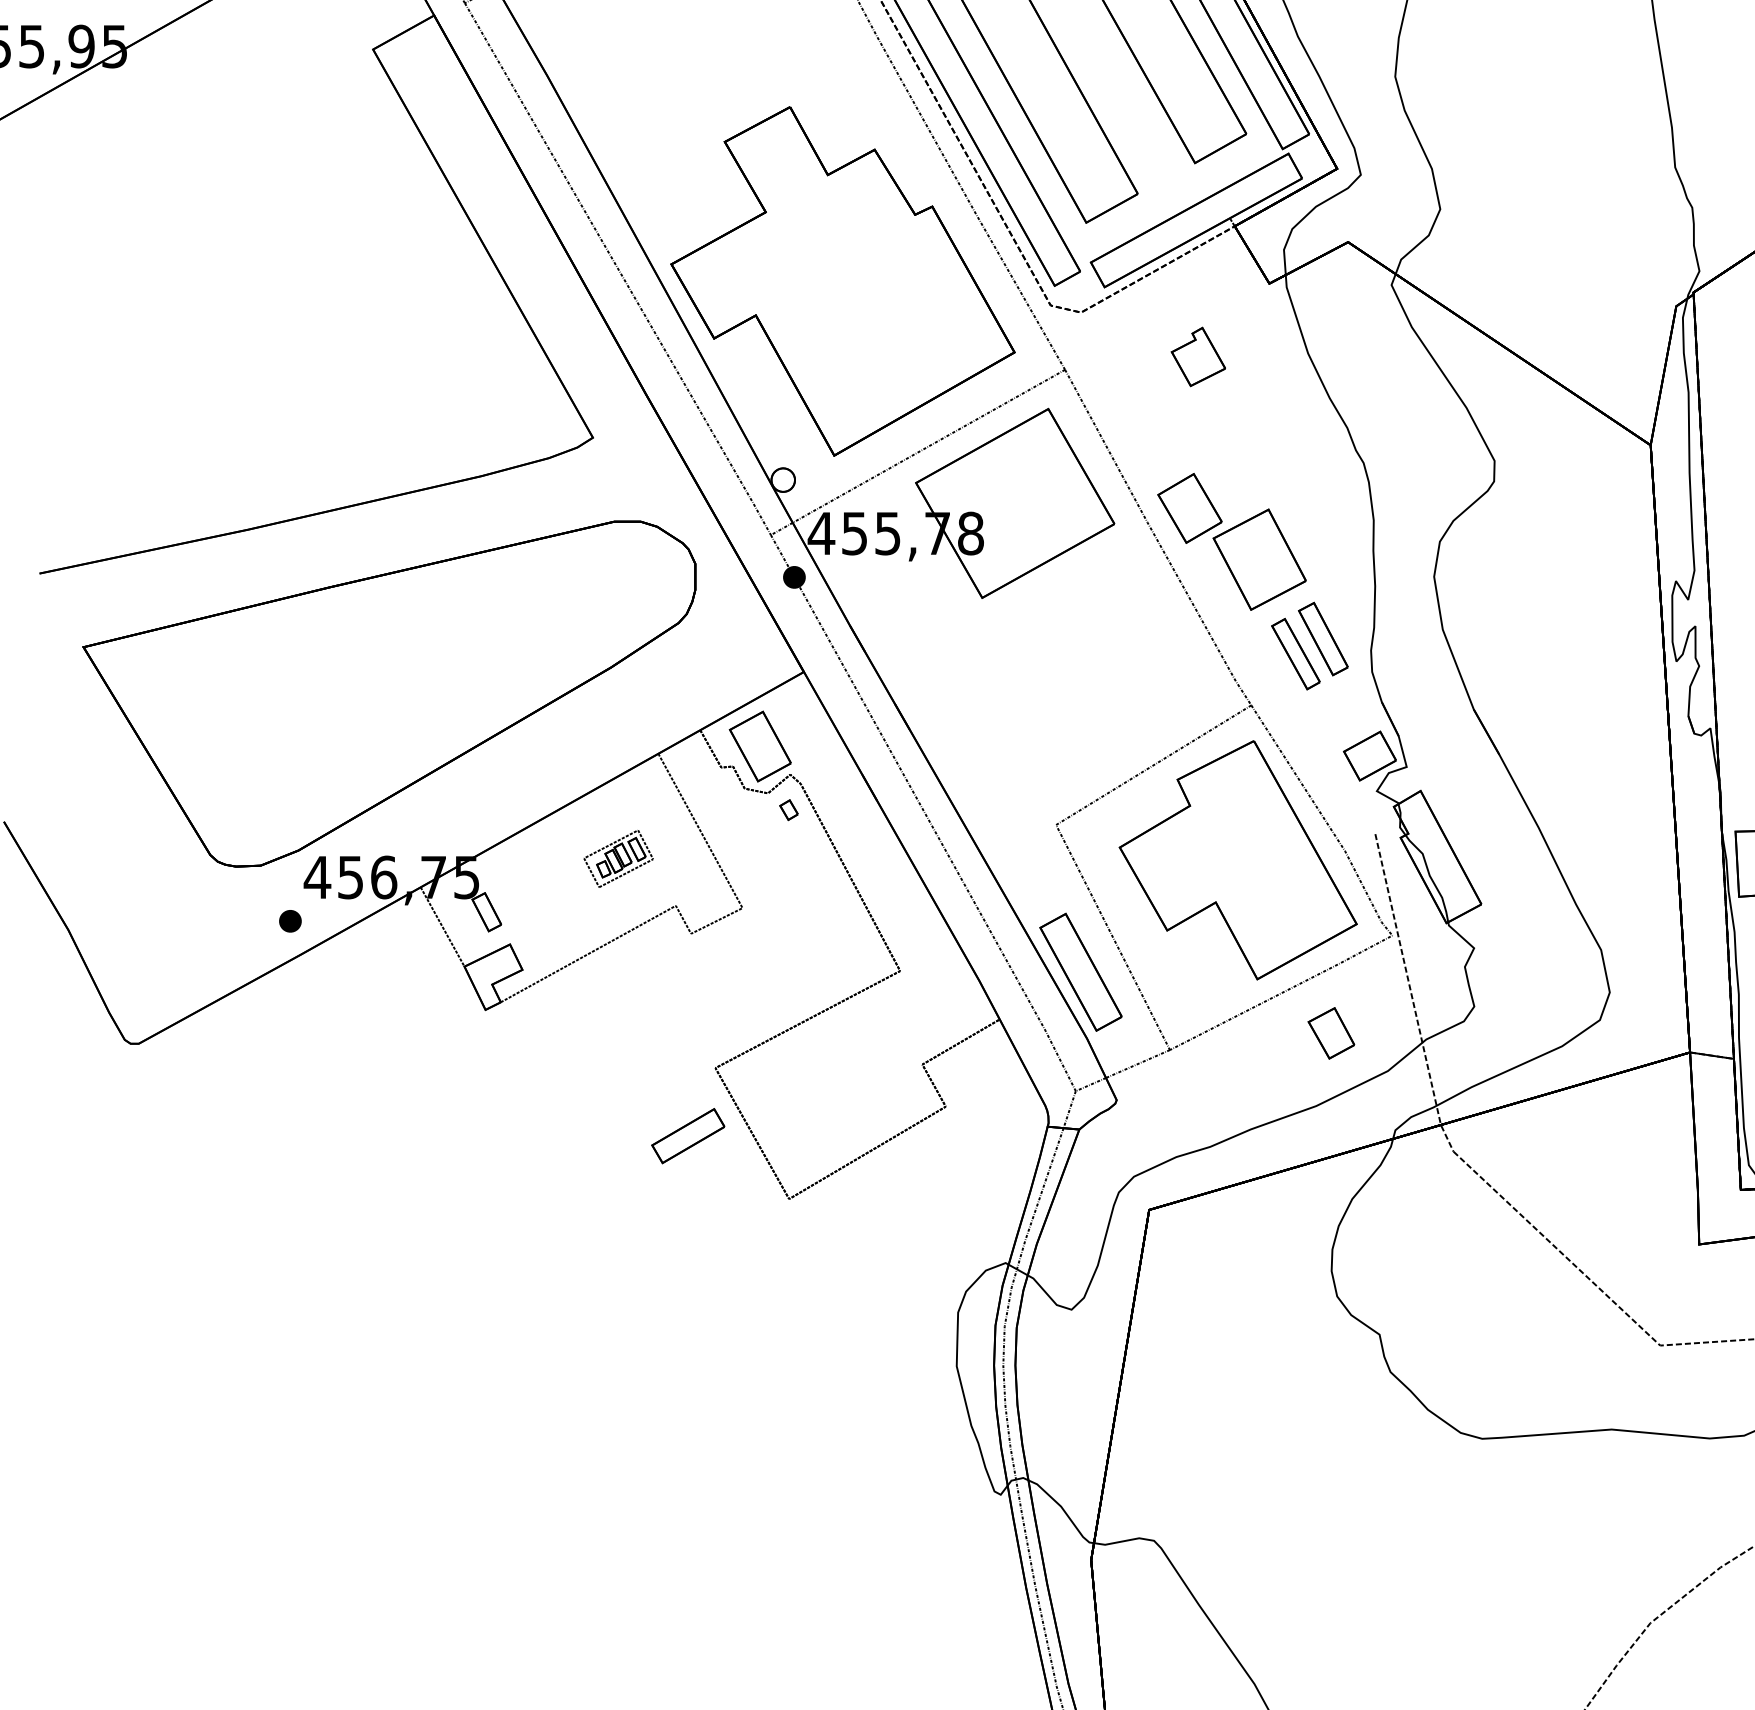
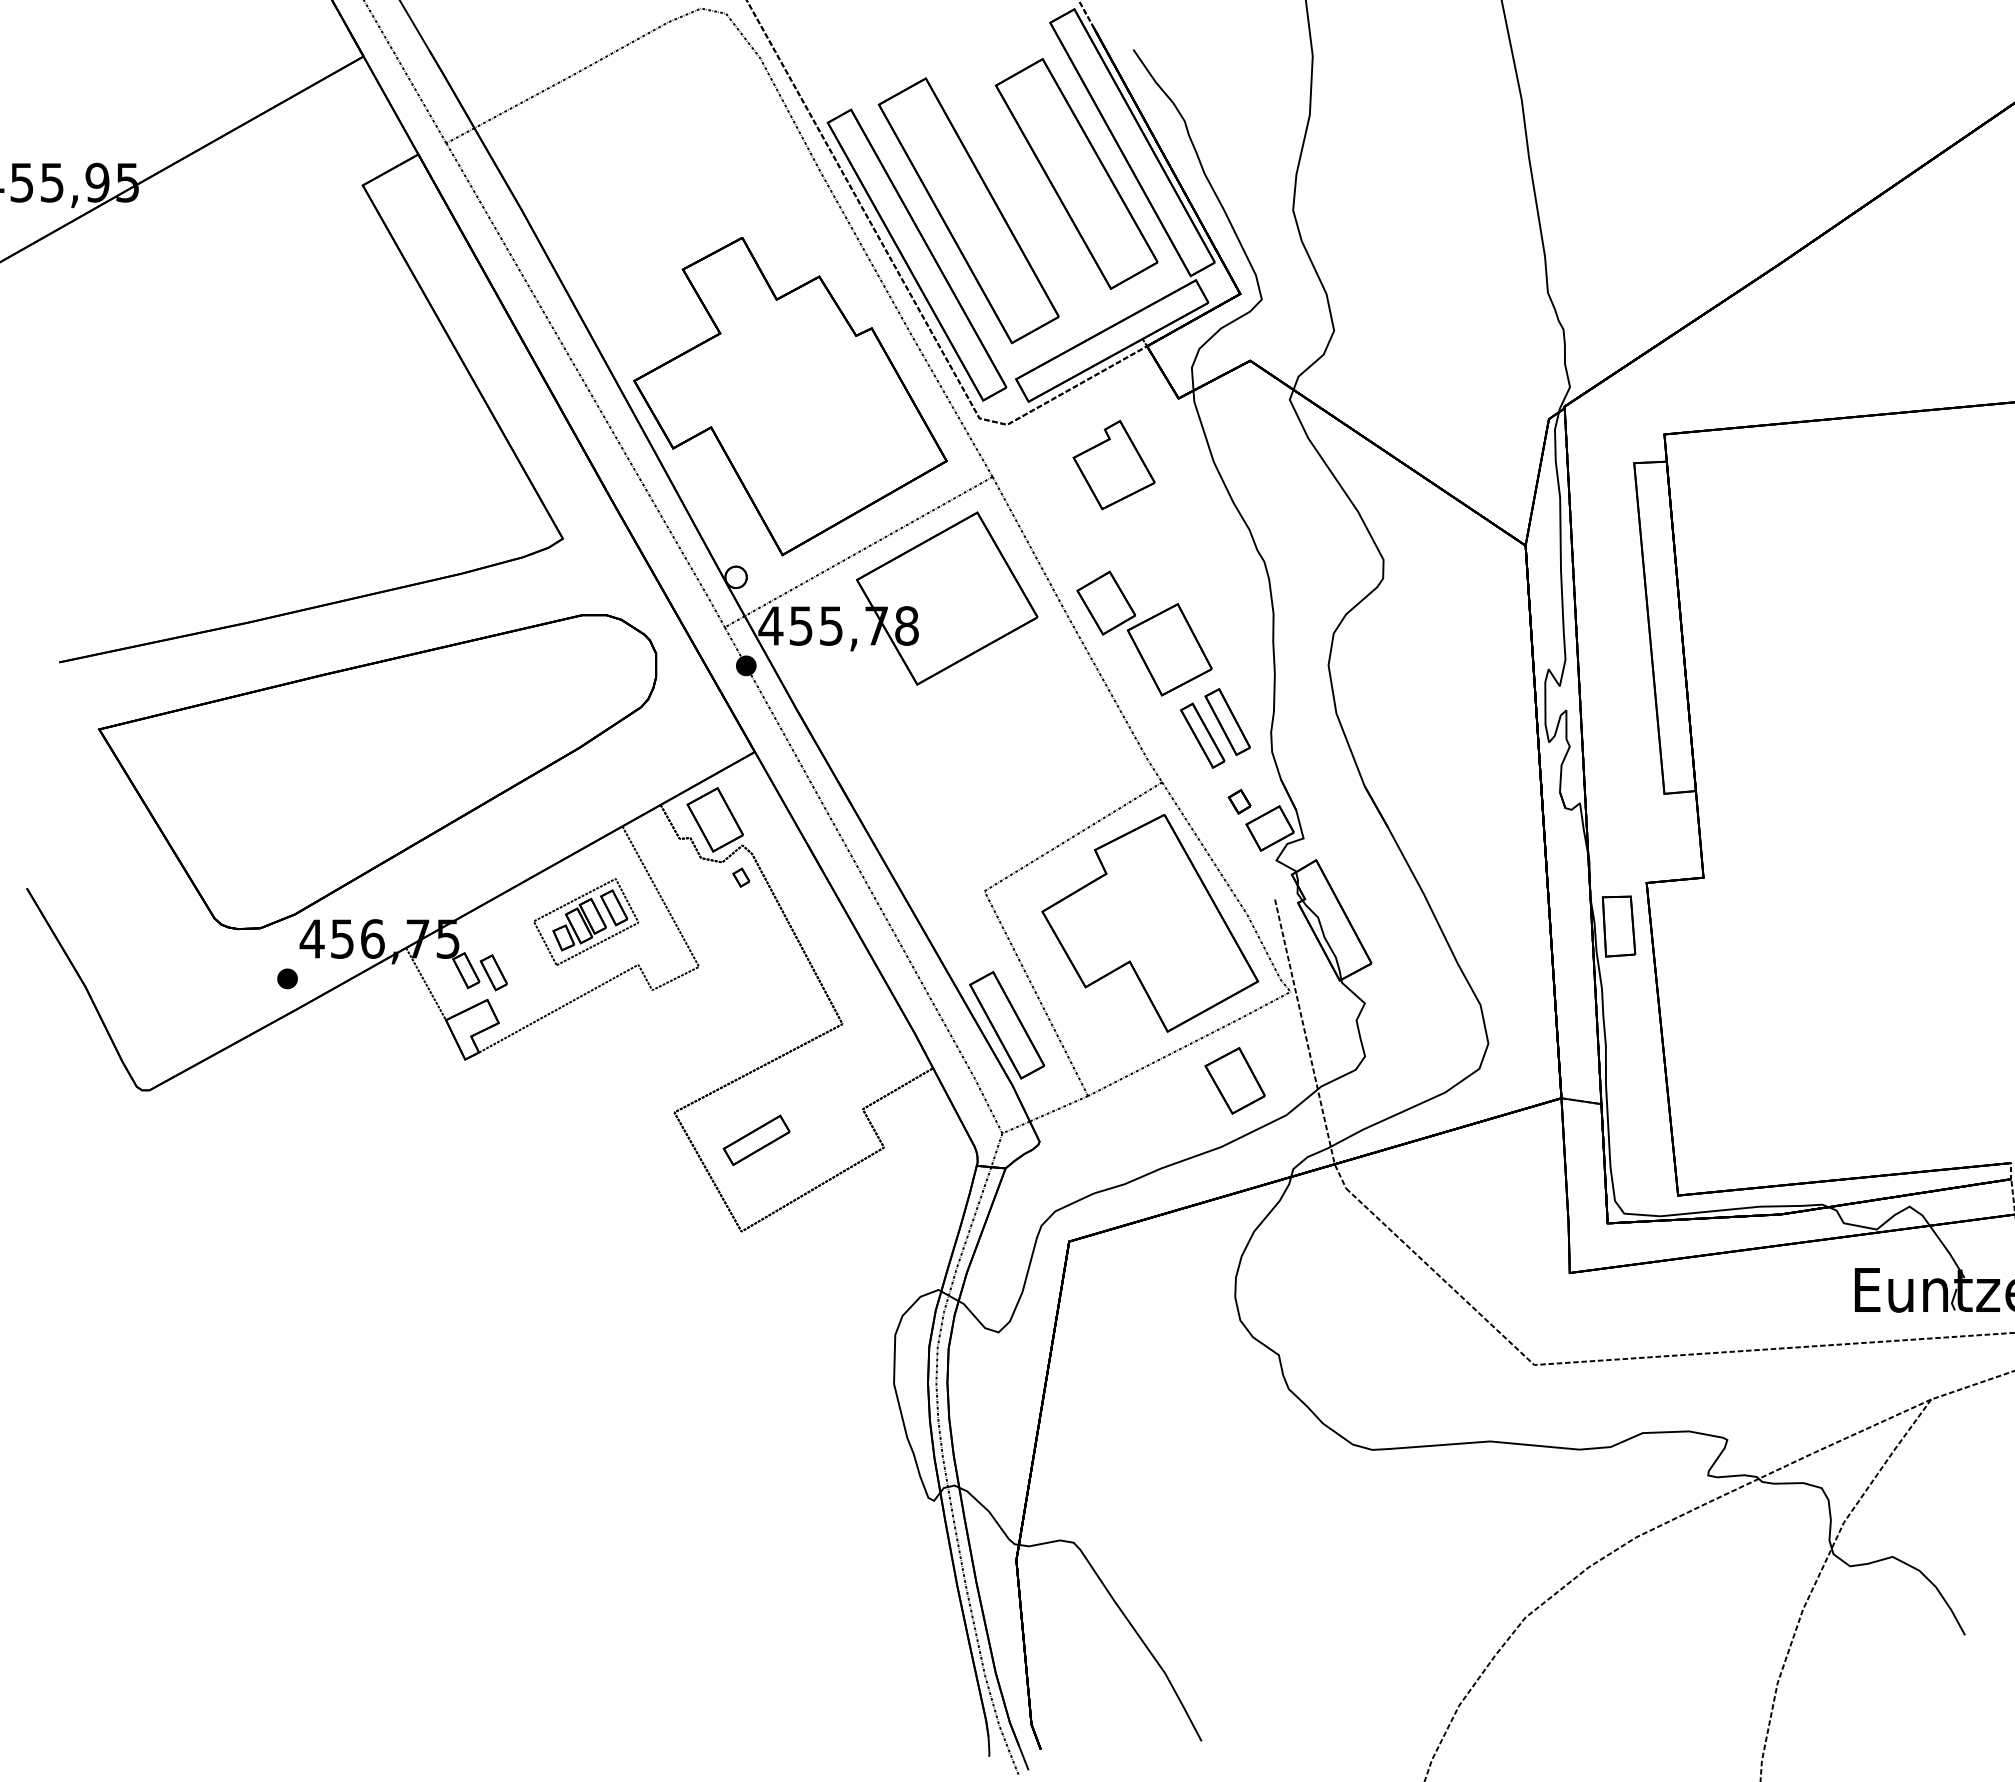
part: (1197, 357) -> (1113, 465), size x1.67
part: (1336, 726) -> (1239, 801), added
part: (618, 858) -> (586, 921), size x1.67
part: (516, 914) -> (493, 972), added
part: (1330, 1032) -> (1234, 1080), size x1.43
part: (688, 1135) -> (756, 1139), moved

